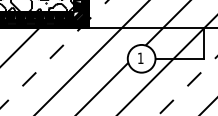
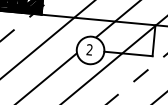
text: (140, 57) -> (89, 49), 1 -> 2

